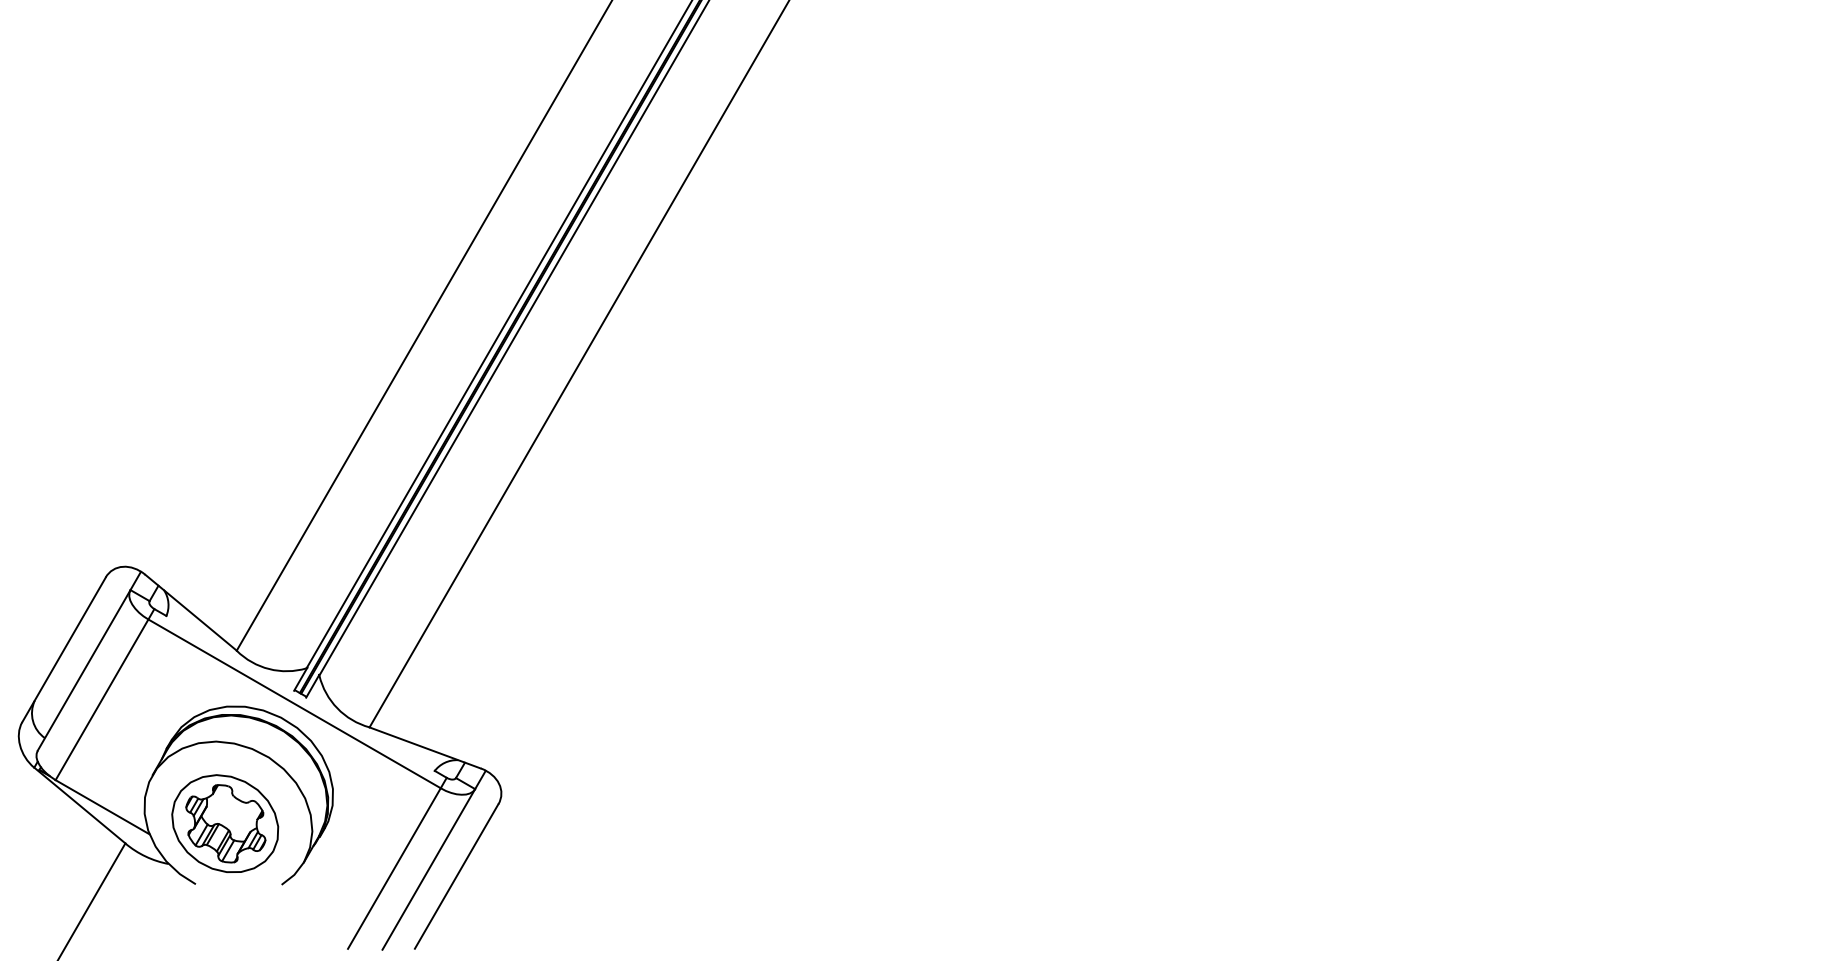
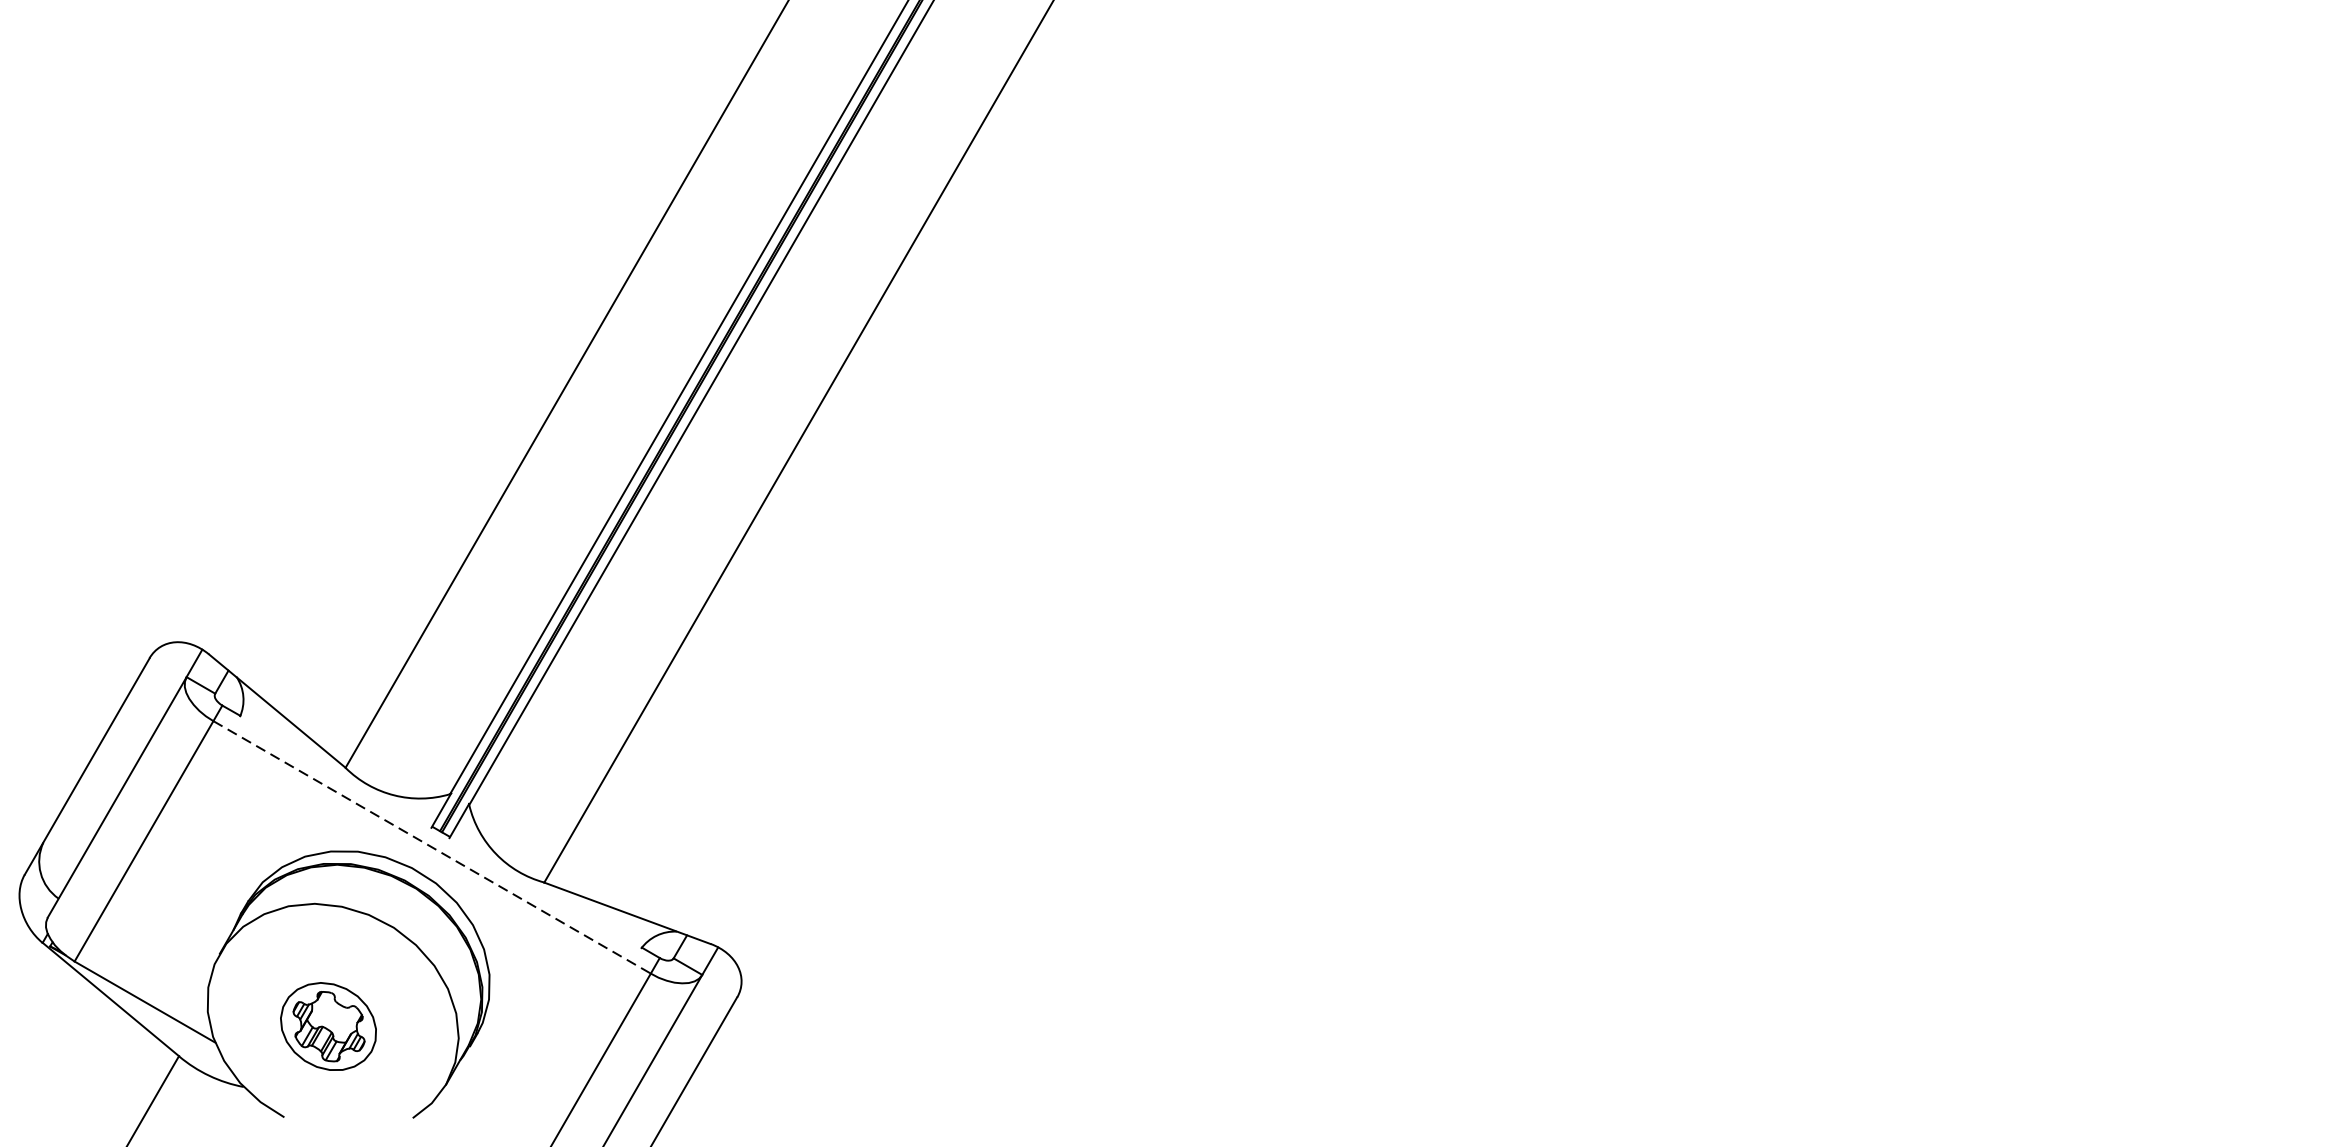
line: (294, 703) -> (431, 846), solid -> dashed
part: (225, 823) -> (328, 1026), size x0.6

